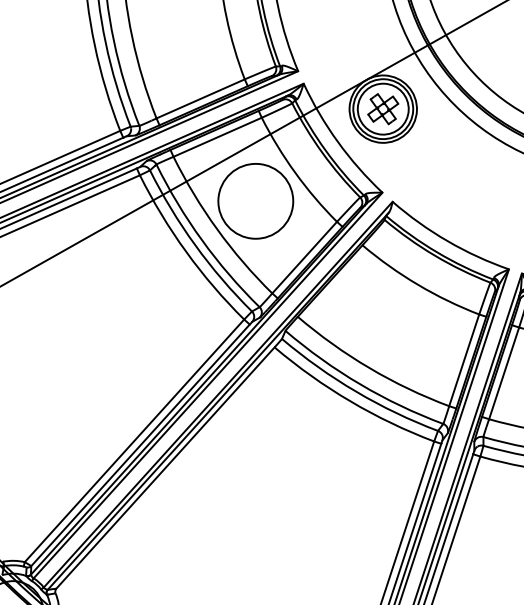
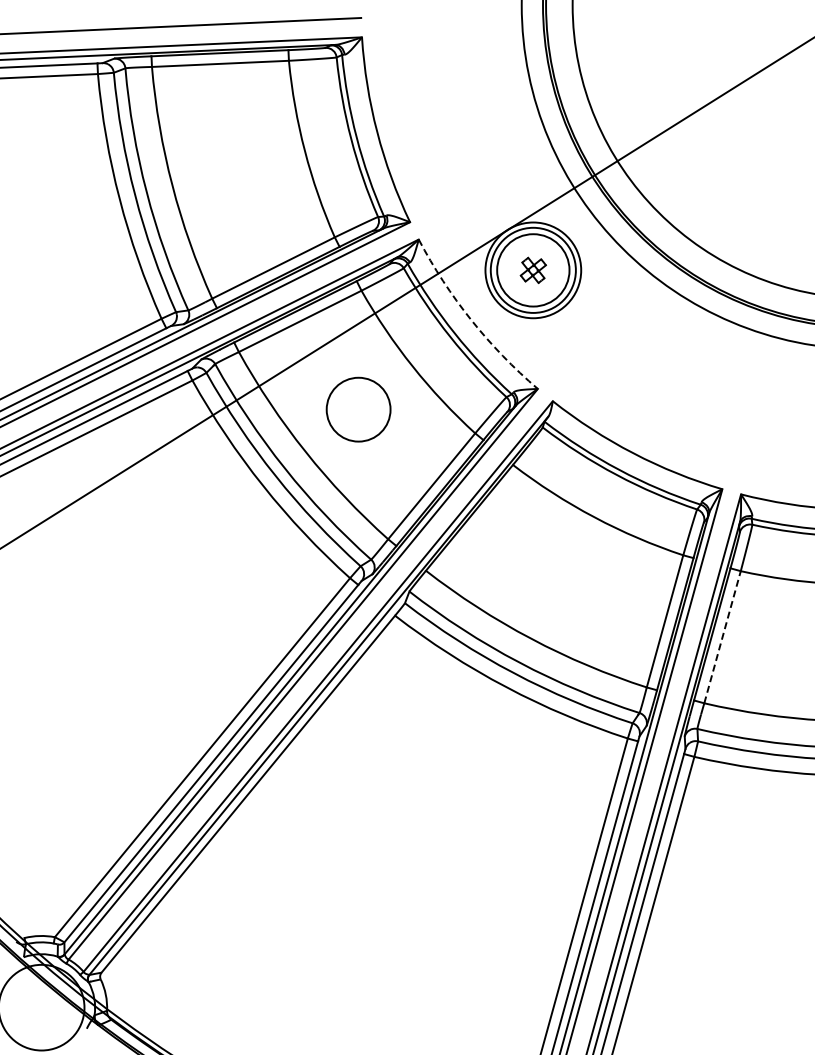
part: (383, 109) -> (533, 270), size x0.6
arc: (338, 141) -> (471, 319), solid -> dashed
circle: (255, 201) -> (358, 409), size x0.6
line: (504, 373) -> (722, 637), solid -> dashed

